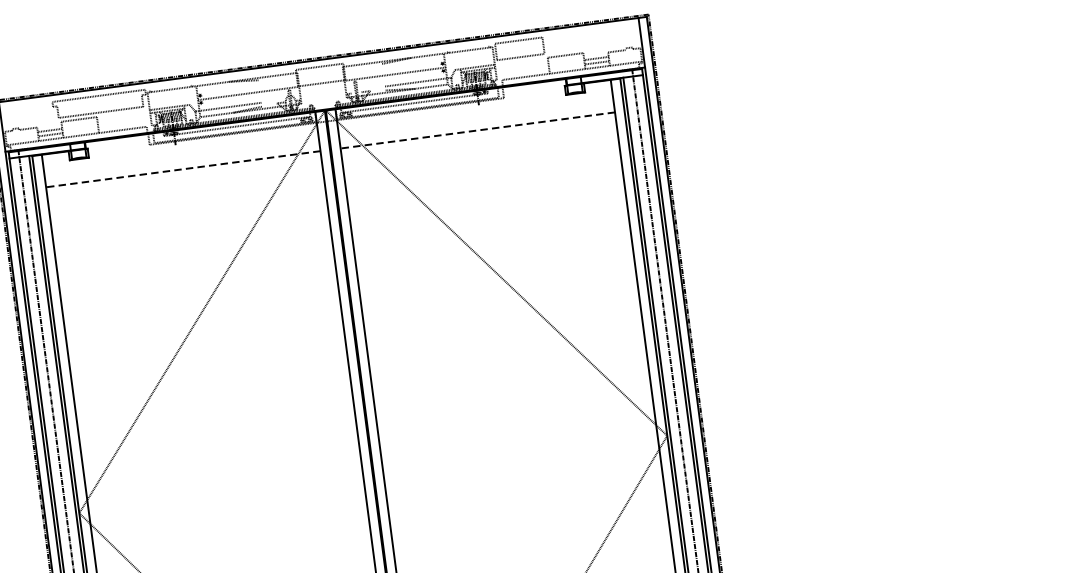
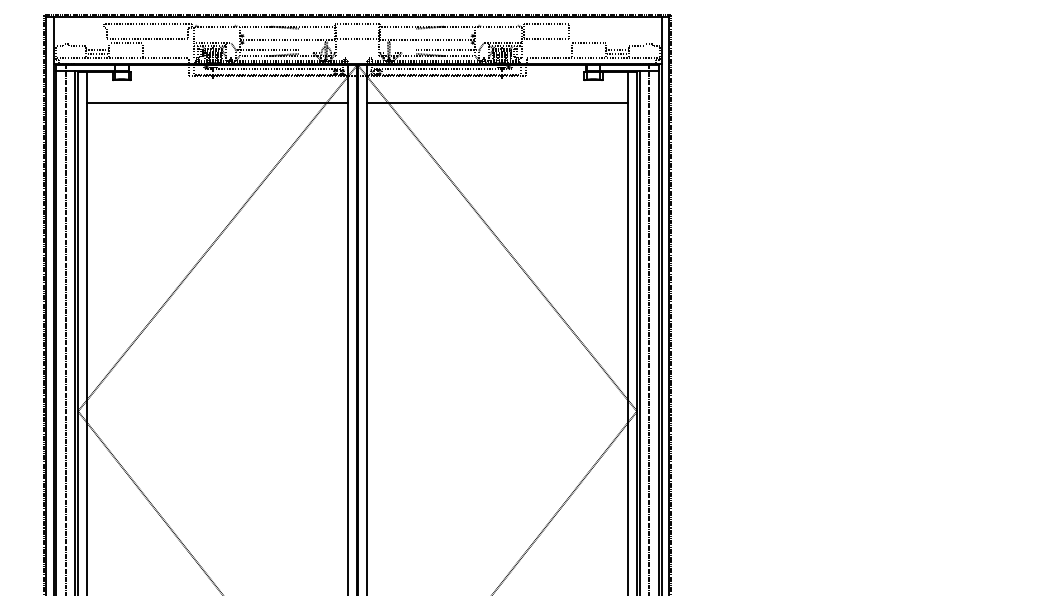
line: (477, 130) -> (497, 102), dashed -> solid
line: (183, 169) -> (217, 102), dashed -> solid

